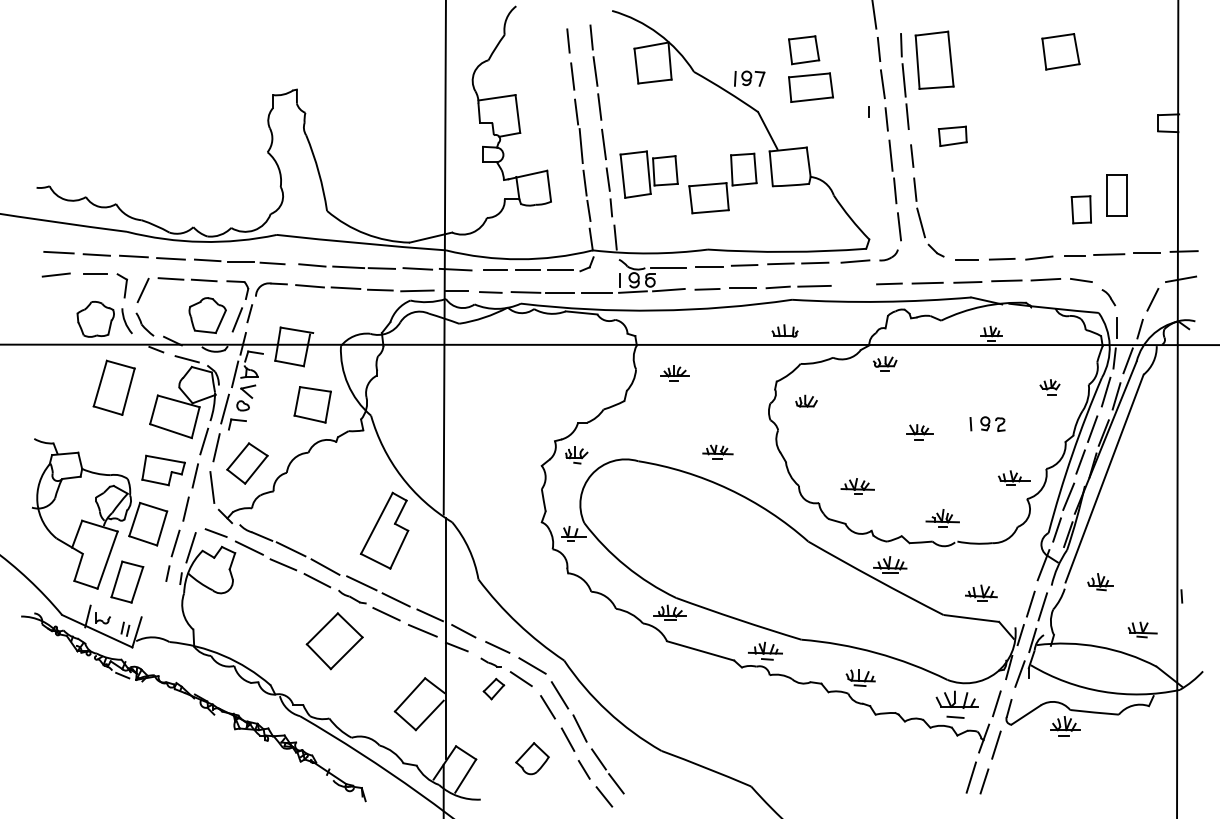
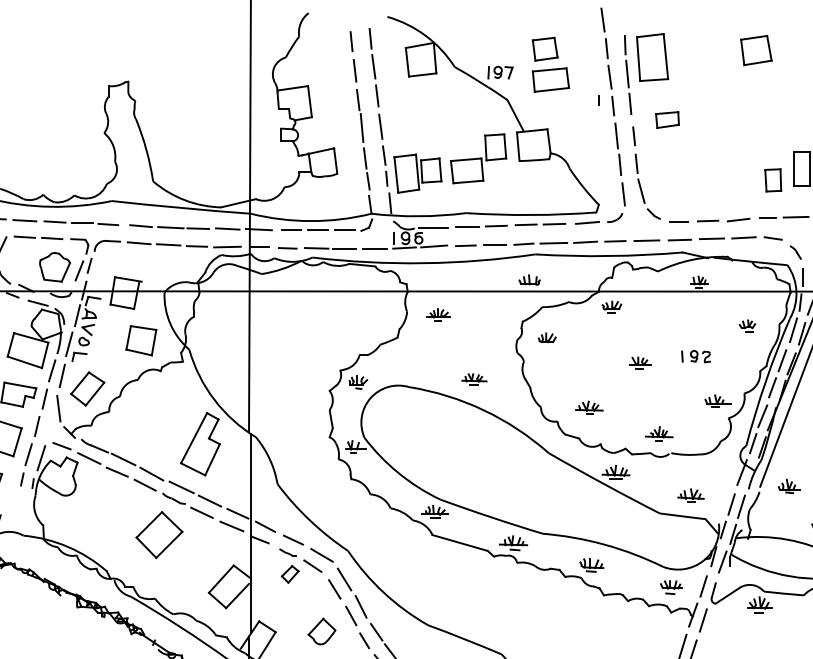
part: (648, 174) -> (417, 173), moved
line: (853, 284) -> (585, 241), added
part: (957, 704) -> (671, 587), size x0.62

